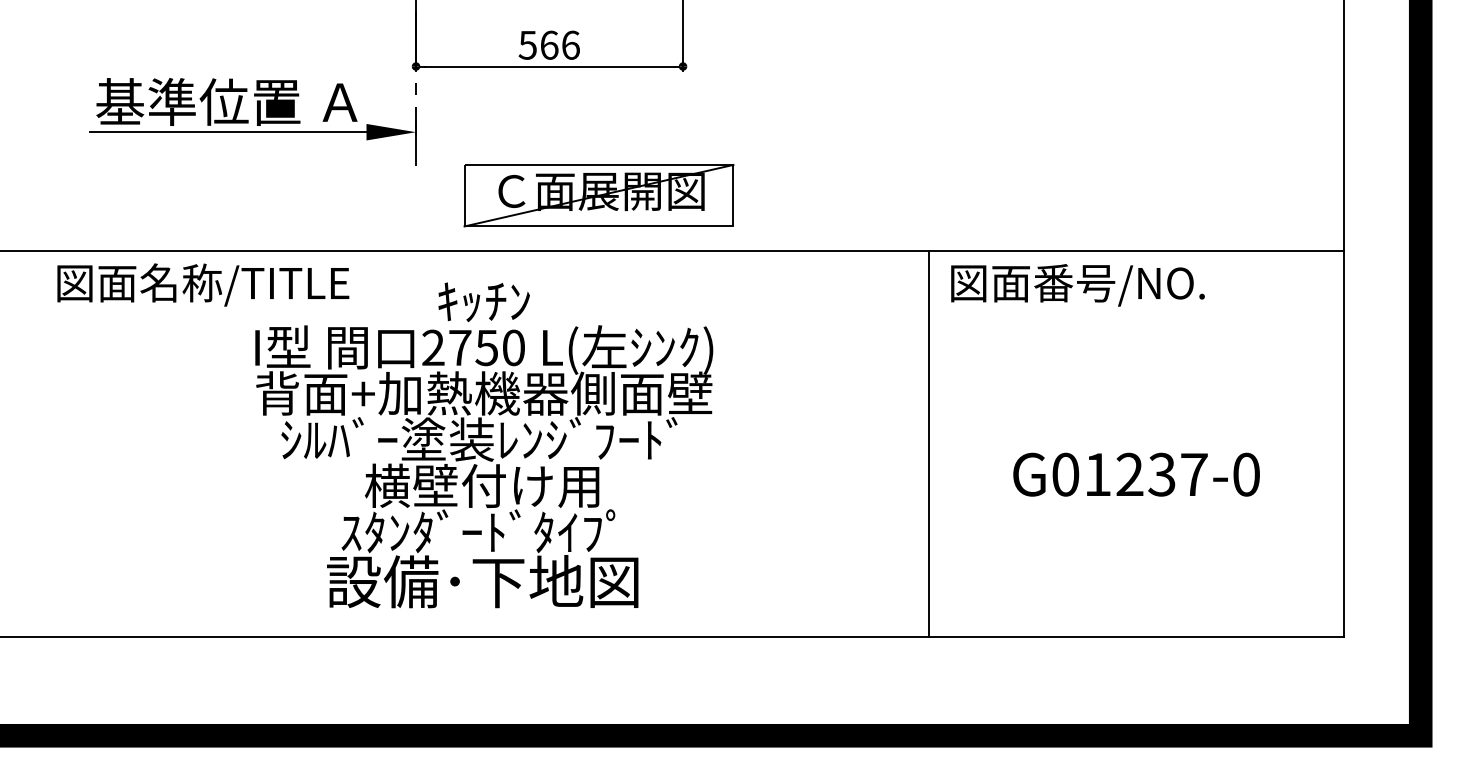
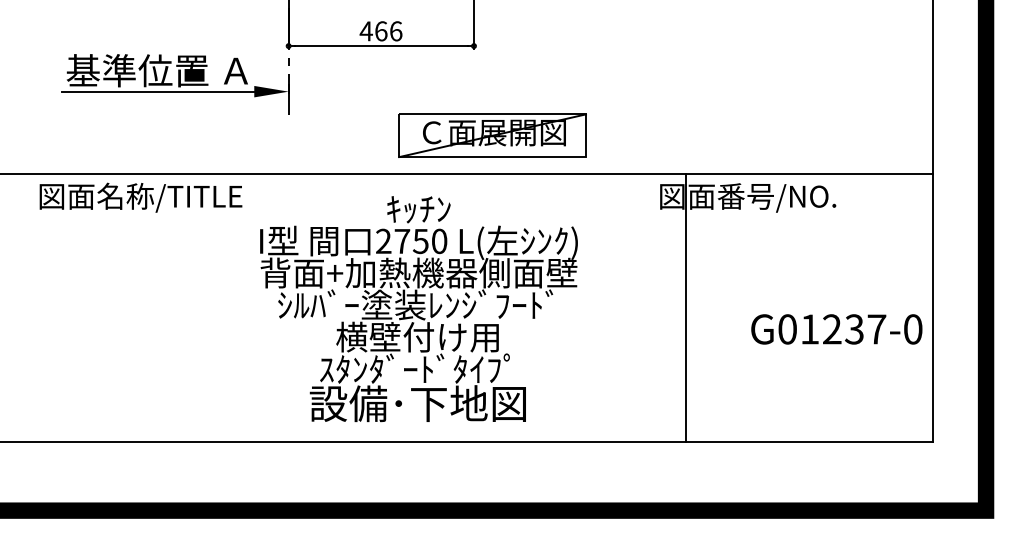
text: (526, 45) -> (365, 31), 566 -> 466
part: (598, 195) -> (492, 135), moved
line: (928, 443) -> (685, 307), moved
text: (483, 446) -> (418, 309), moved
text: (1136, 474) -> (836, 329), moved

